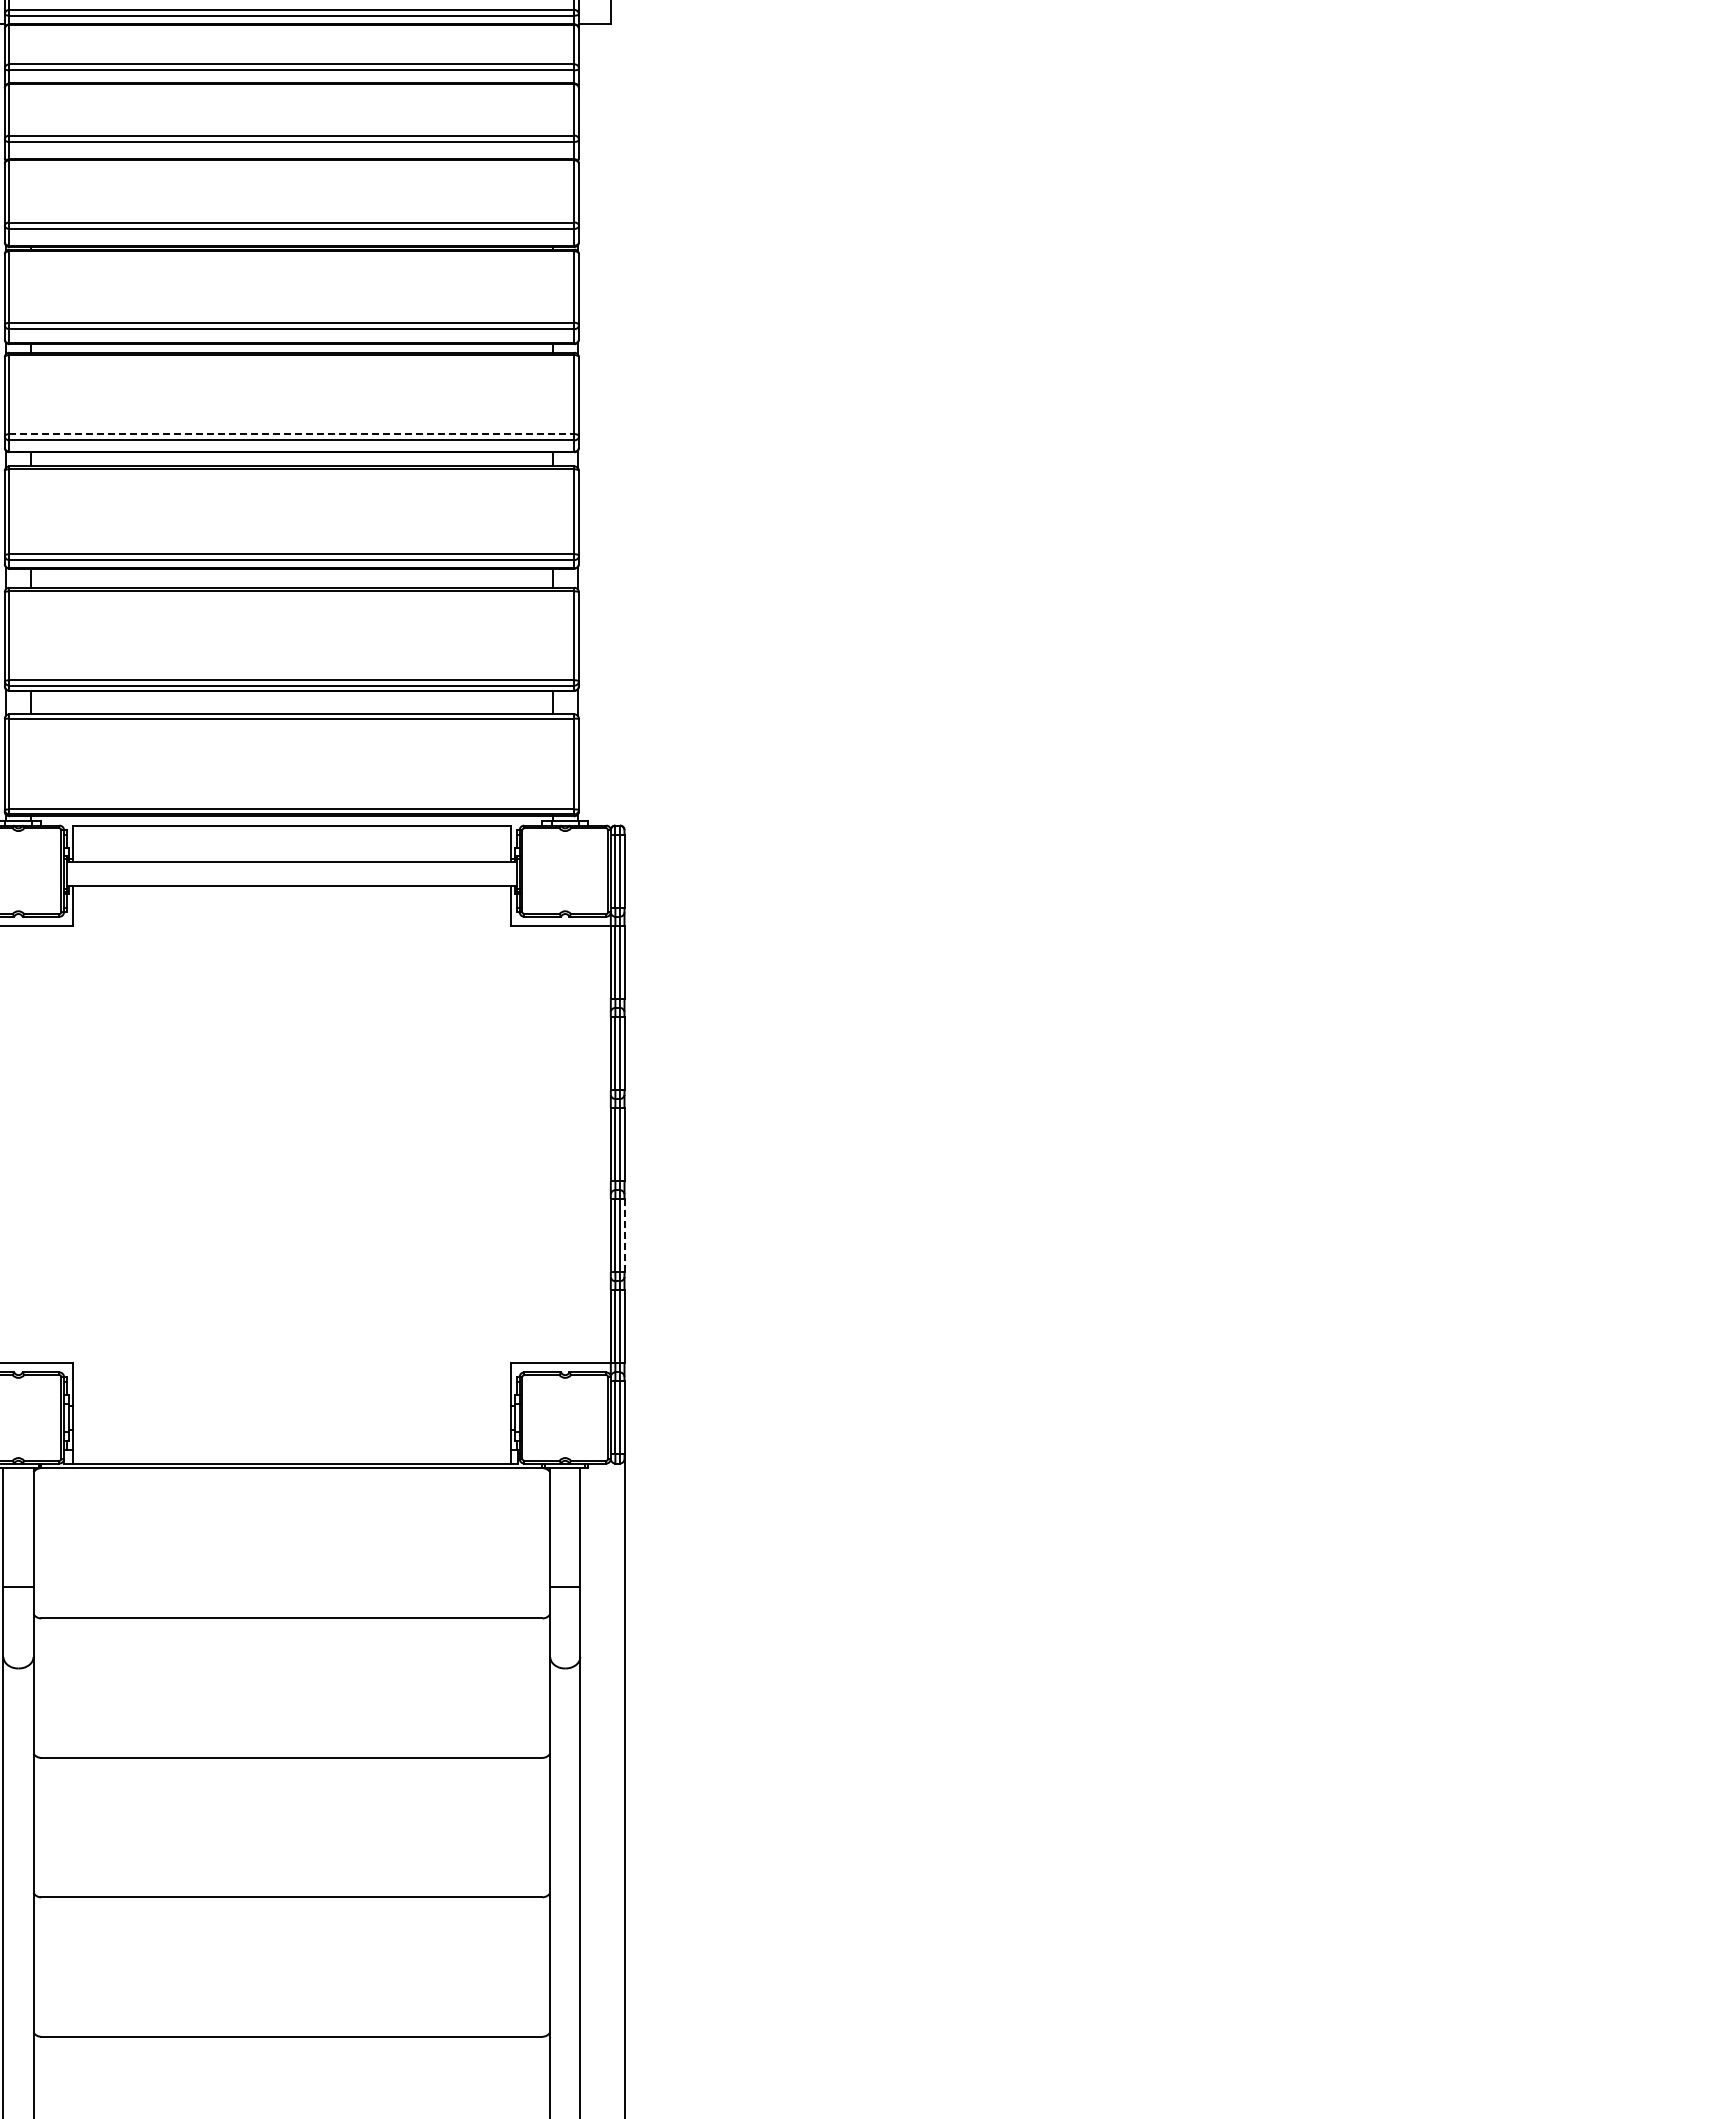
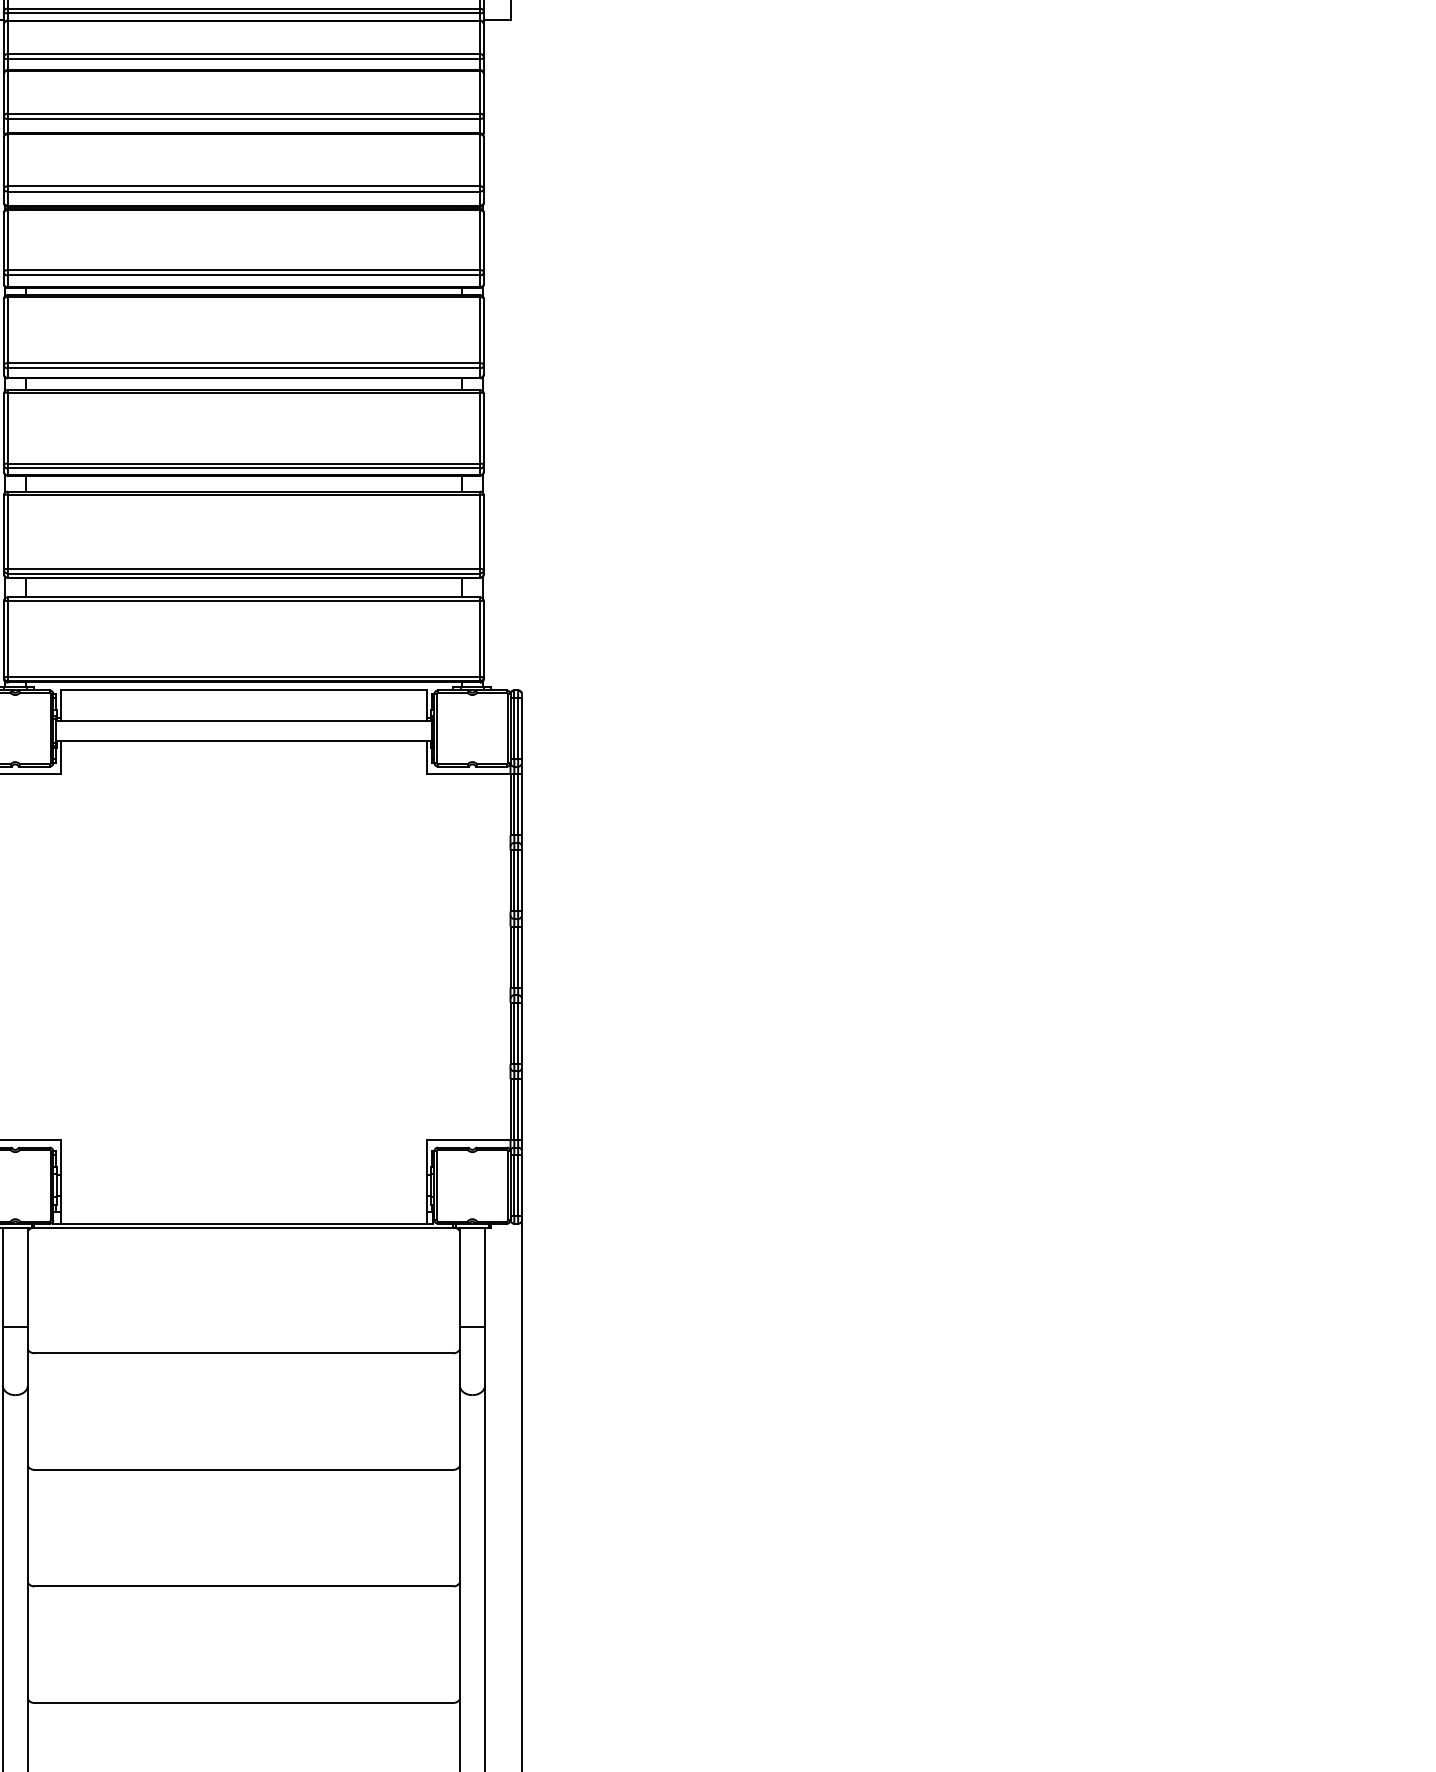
line: (291, 434) -> (243, 363), dashed -> solid
line: (624, 1236) -> (521, 1033), dashed -> solid

